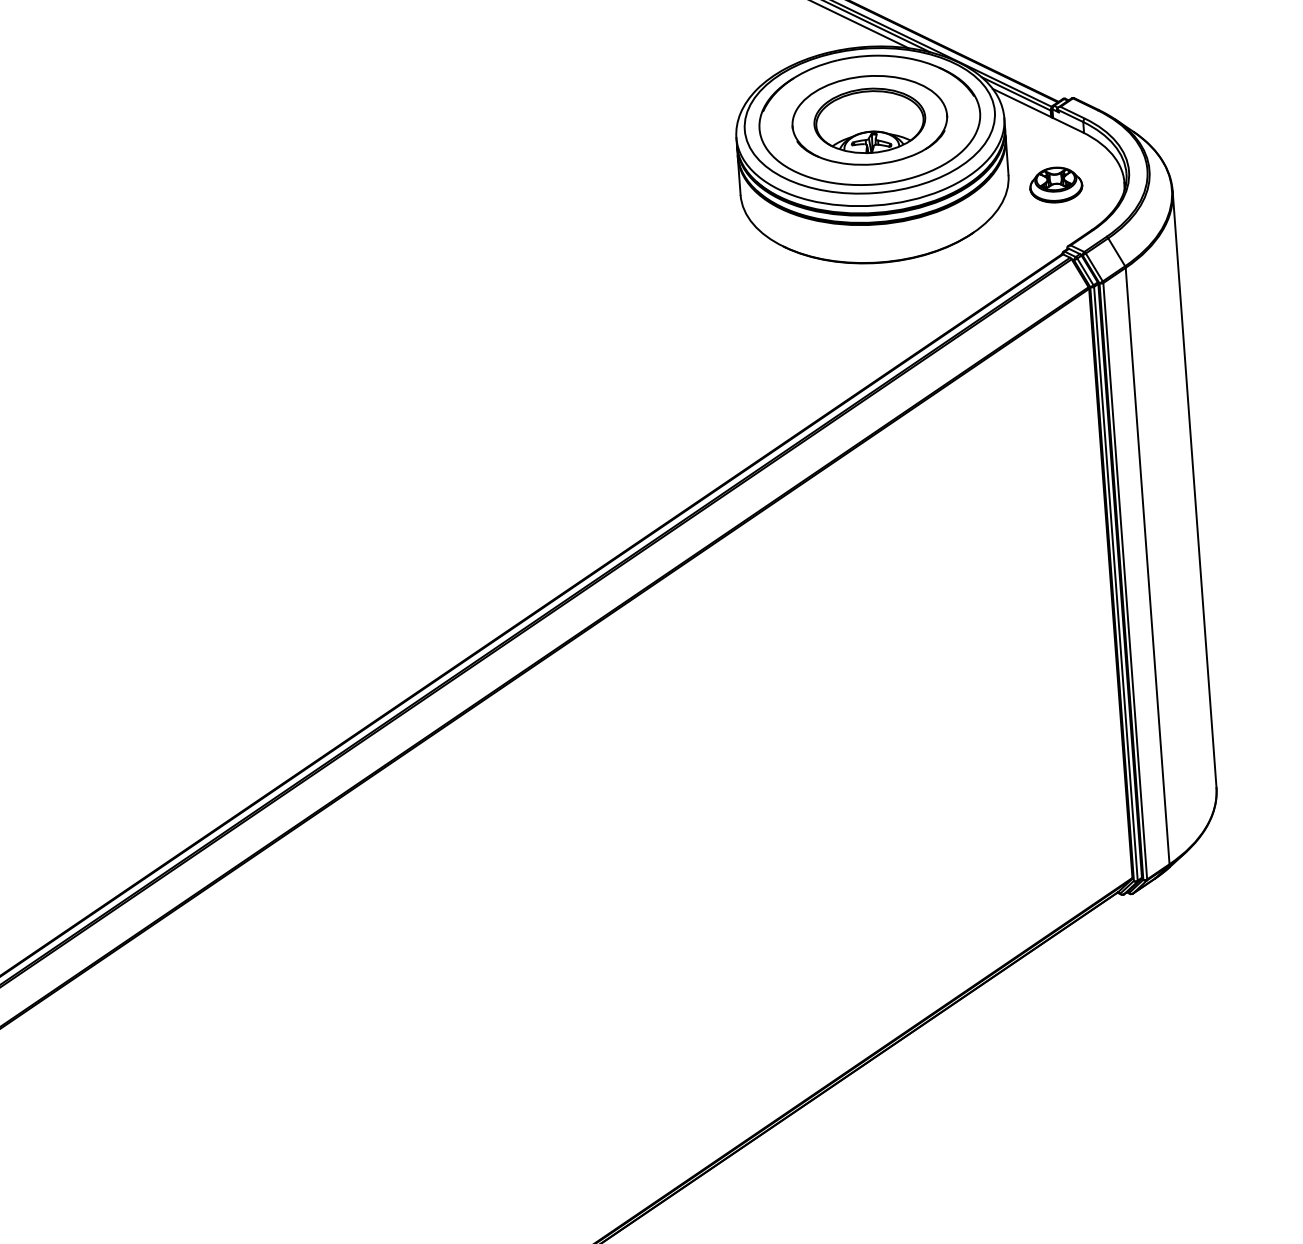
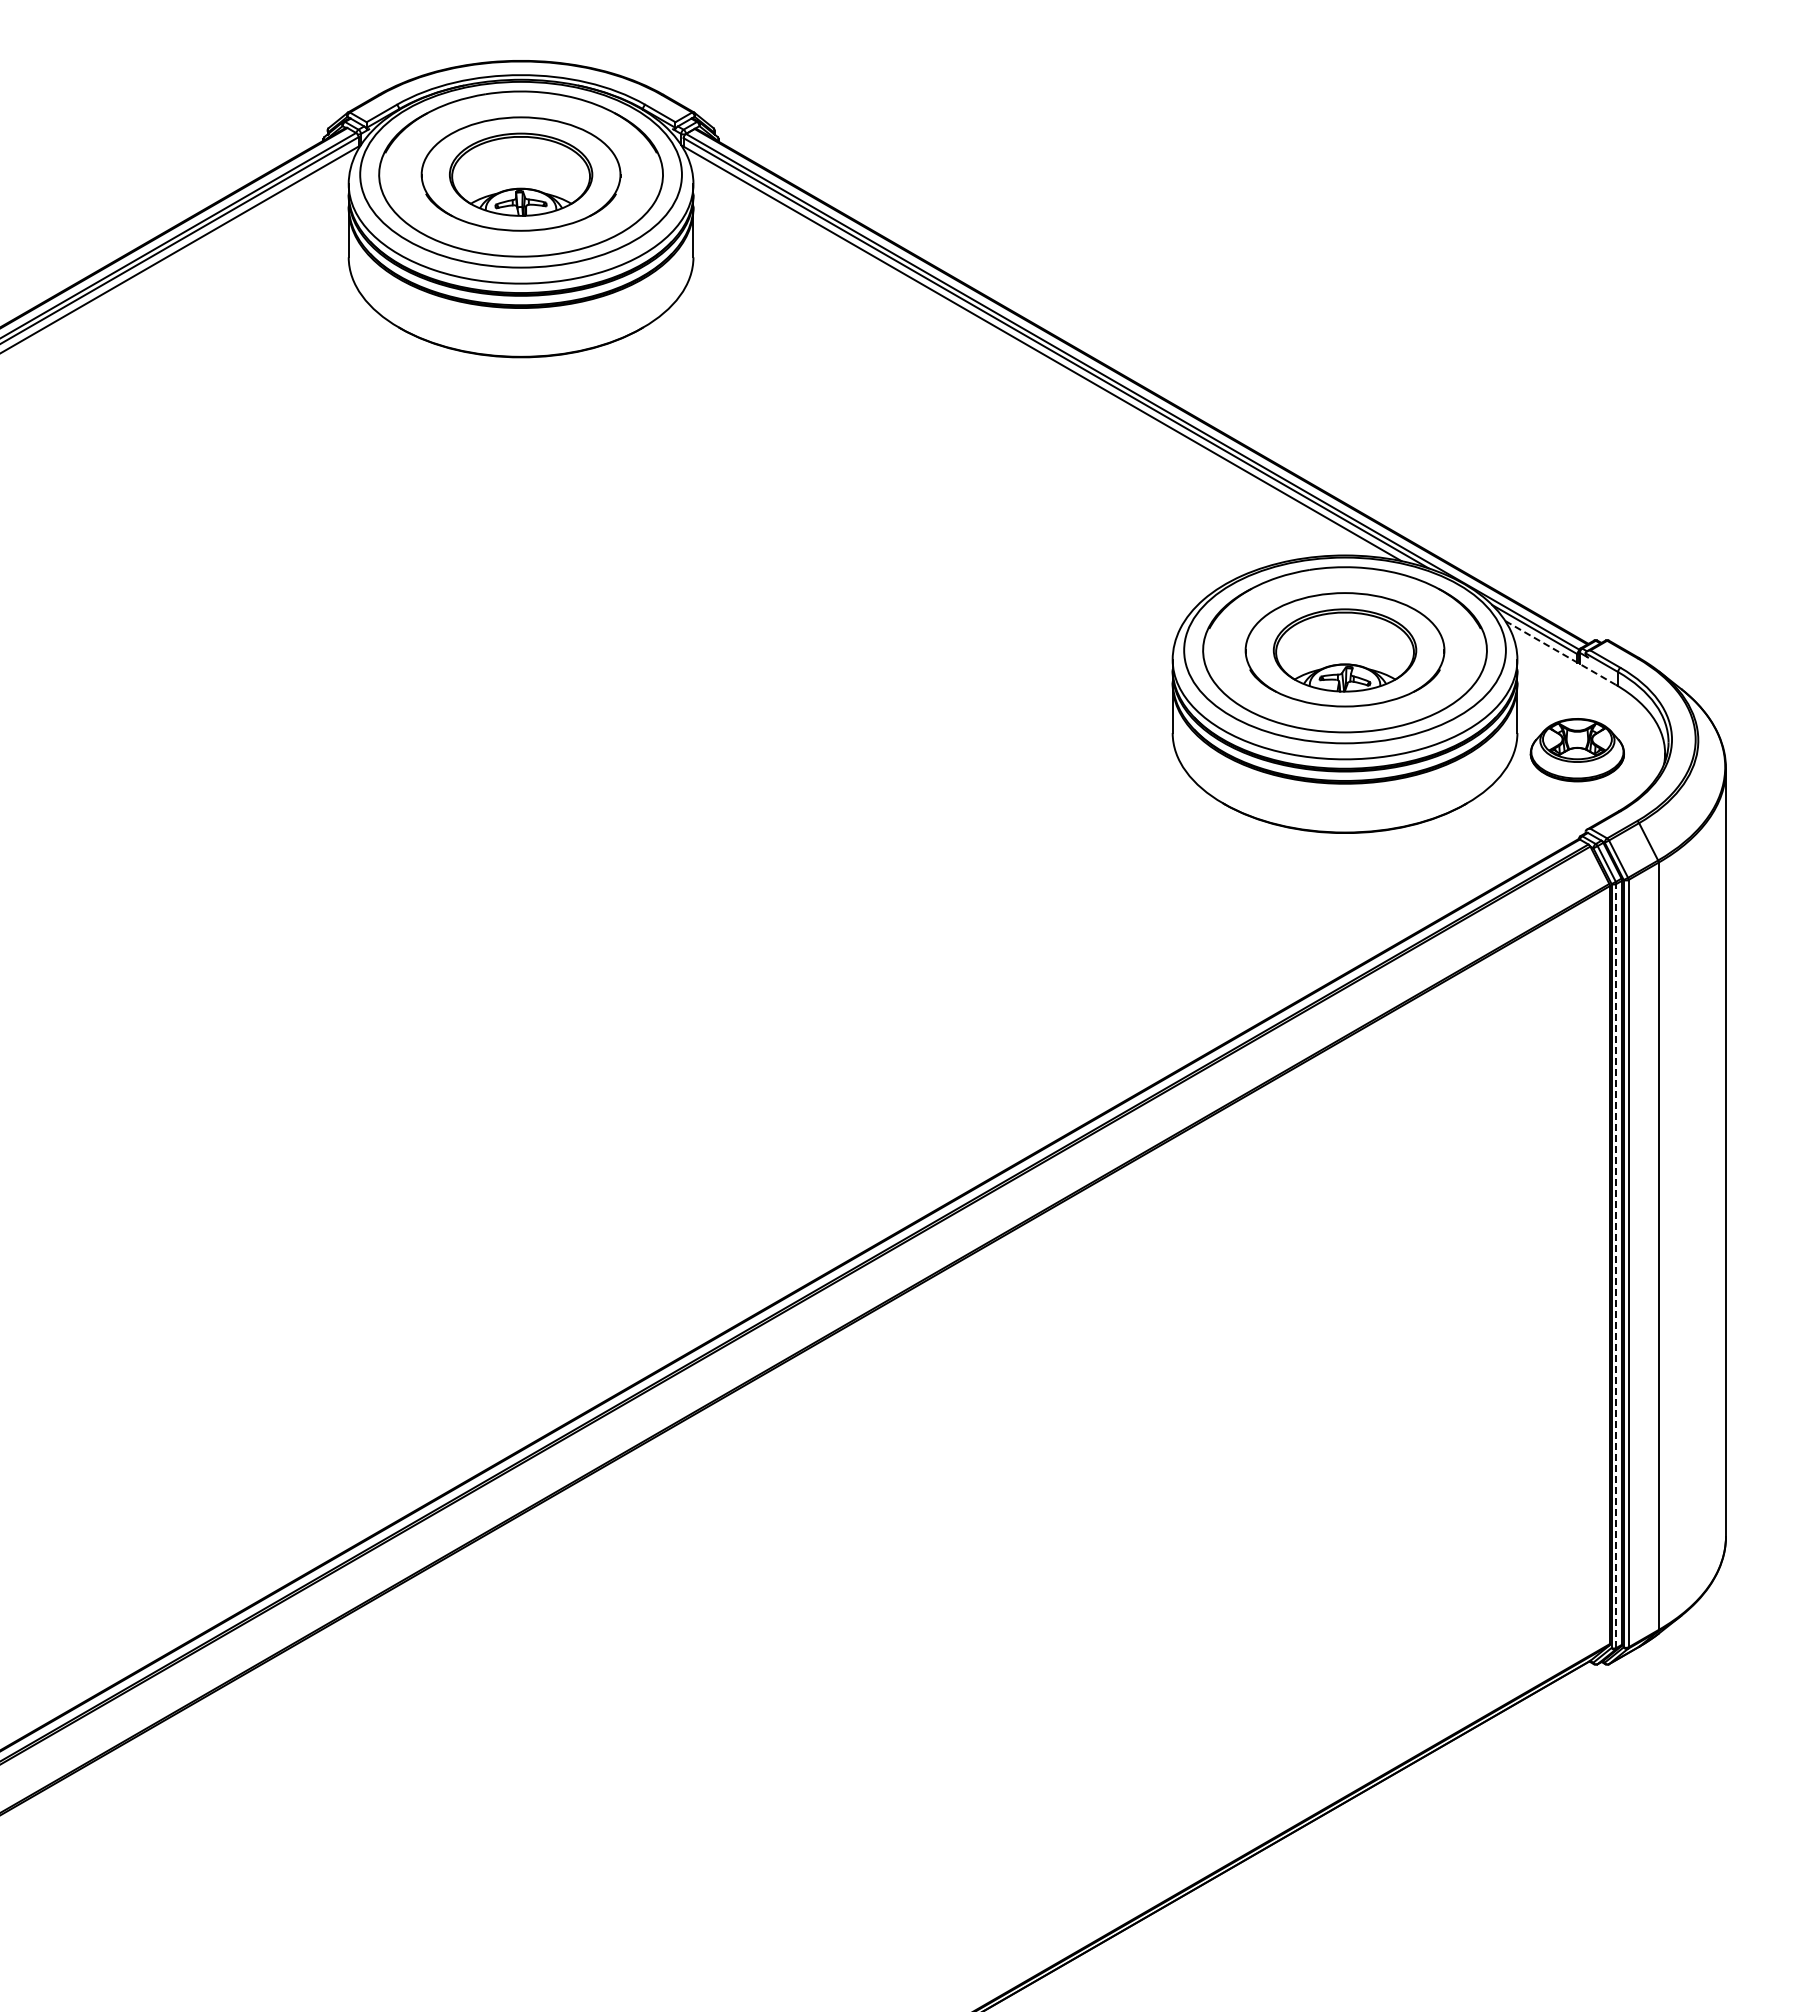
line: (1037, 110) -> (1560, 652), solid -> dashed
part: (1056, 184) -> (1577, 749), size x1.4
line: (1115, 583) -> (1616, 1265), solid -> dashed

